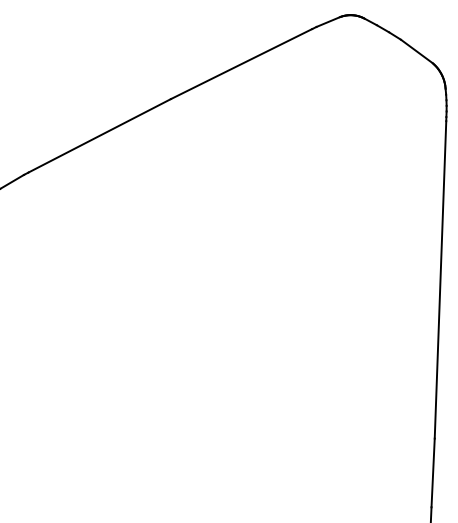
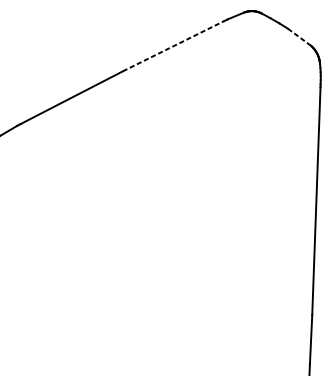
line: (416, 51) -> (299, 37), solid -> dashed
line: (241, 64) -> (173, 46), solid -> dashed

